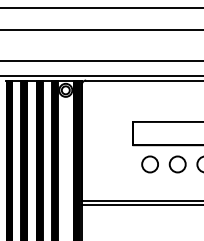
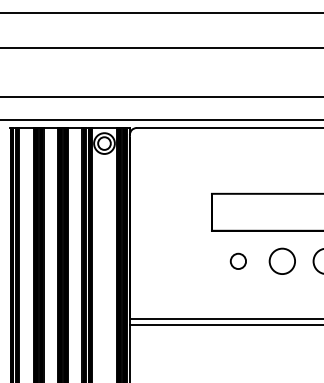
circle: (149, 164) -> (237, 261), size x0.6

